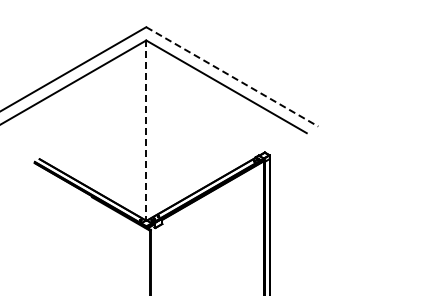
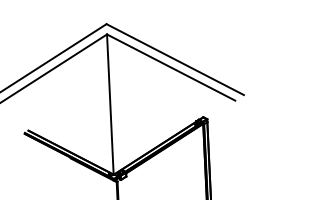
line: (232, 77) -> (175, 60), dashed -> solid
line: (146, 131) -> (110, 105), dashed -> solid

